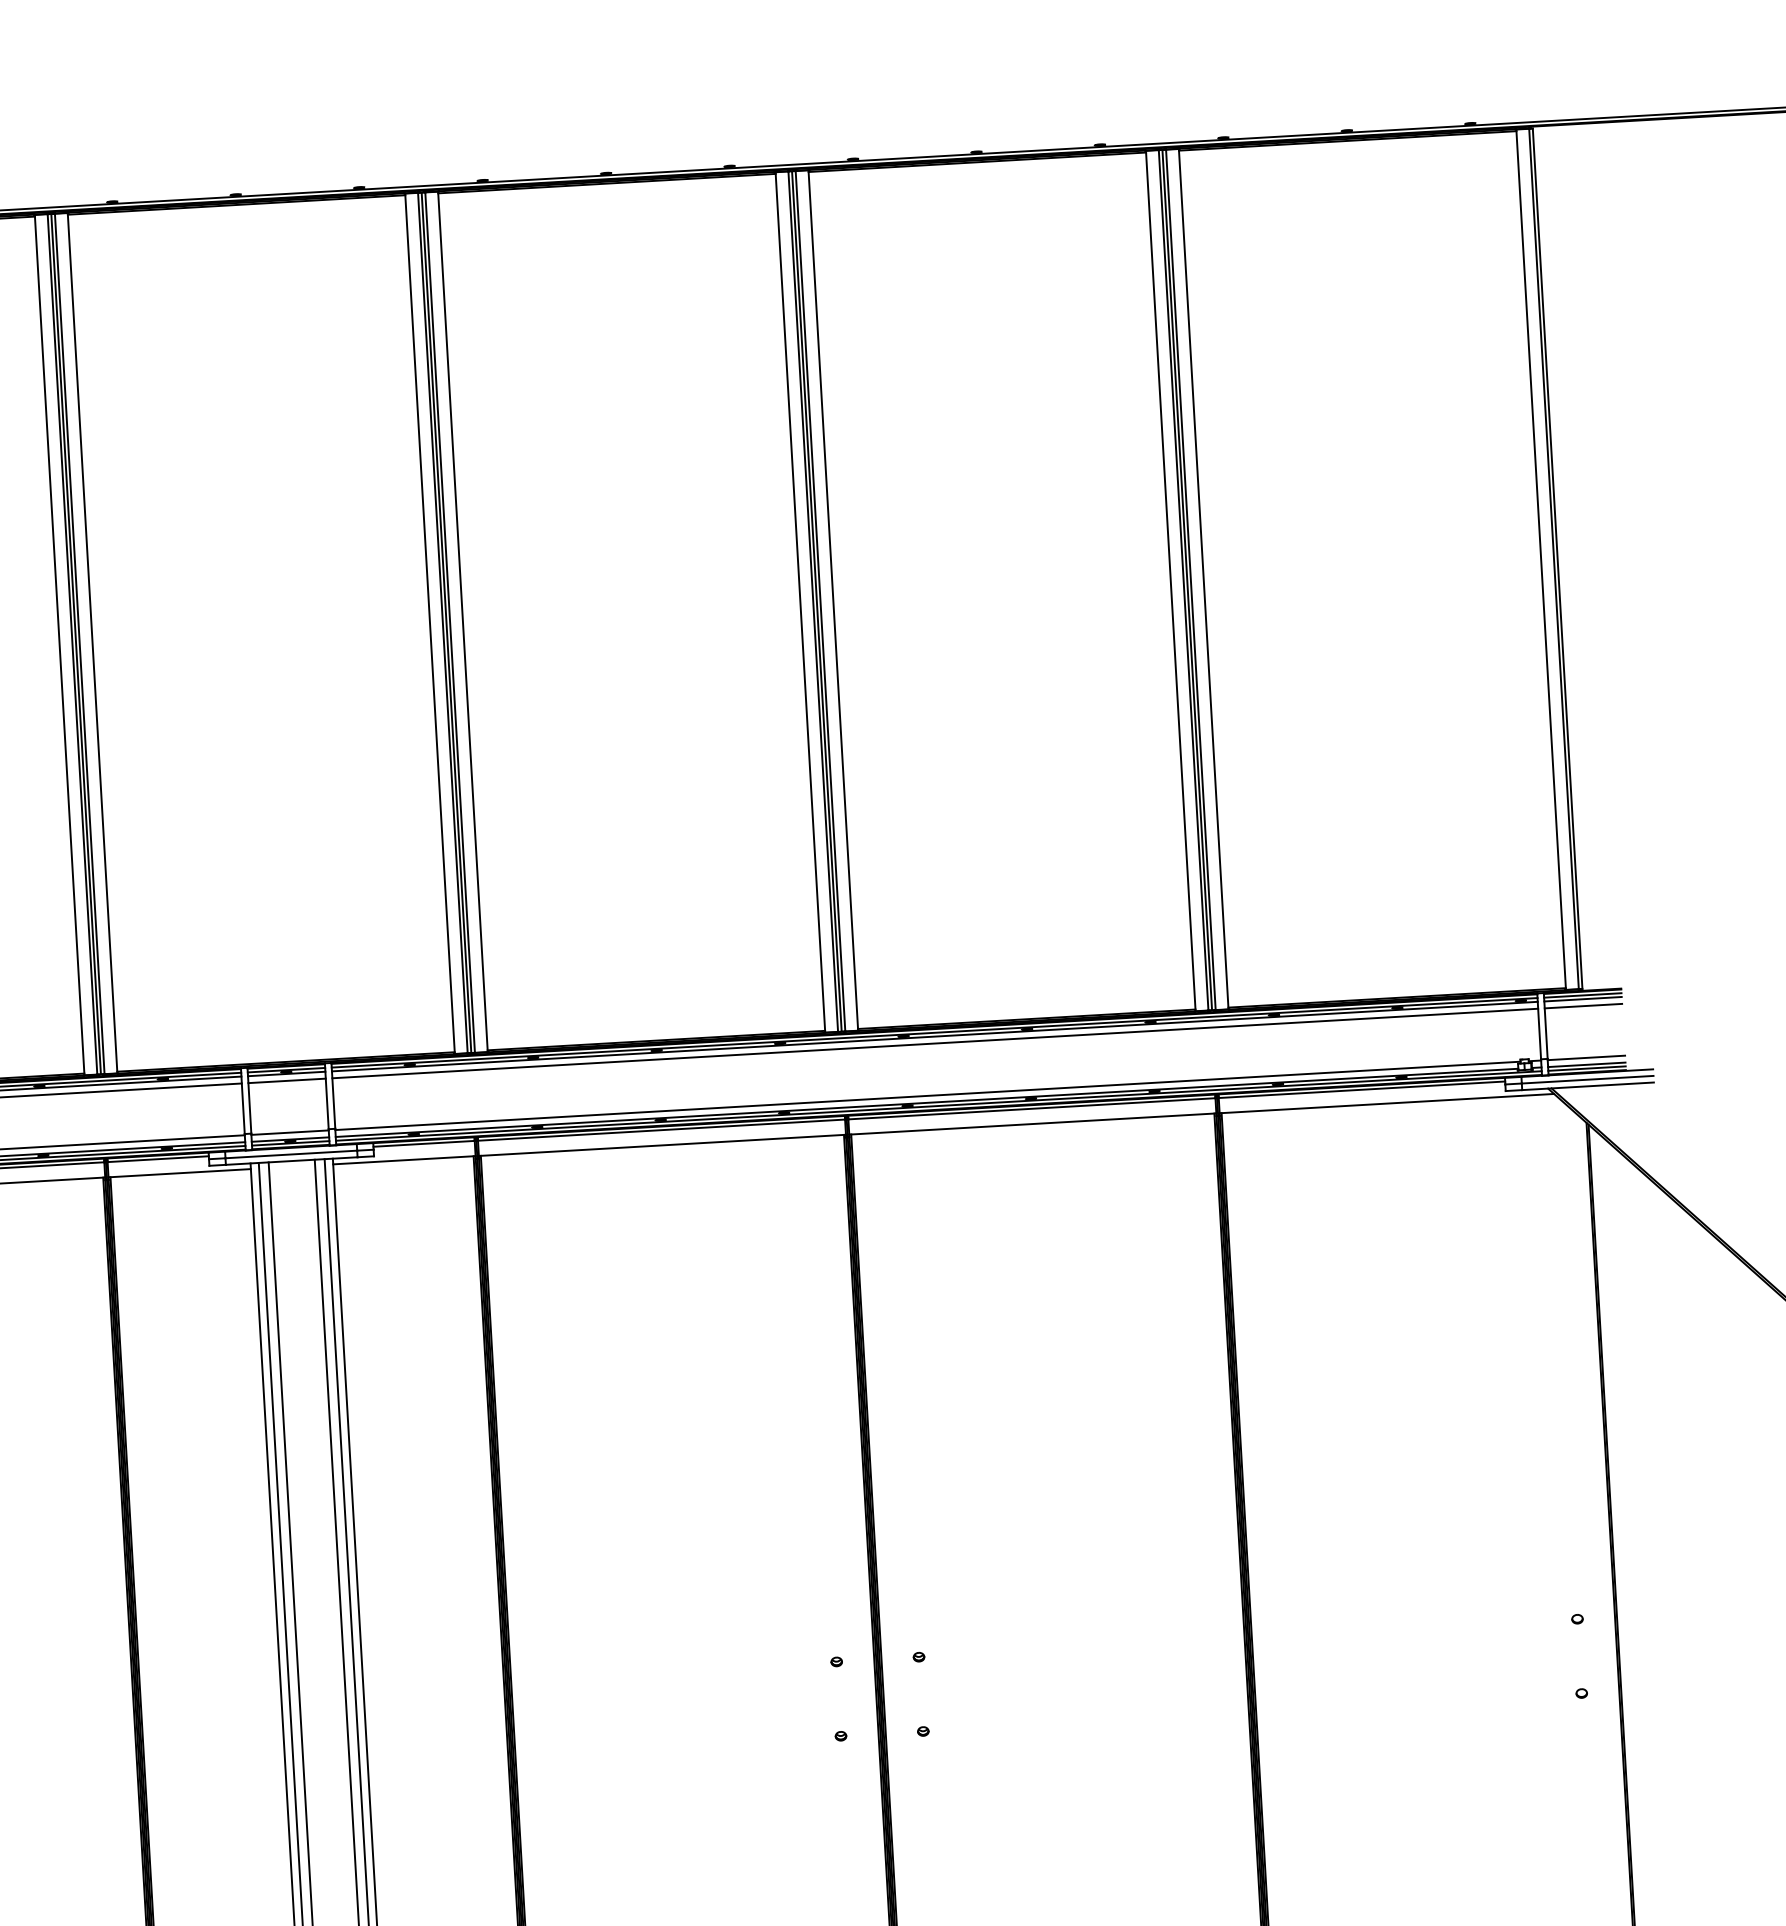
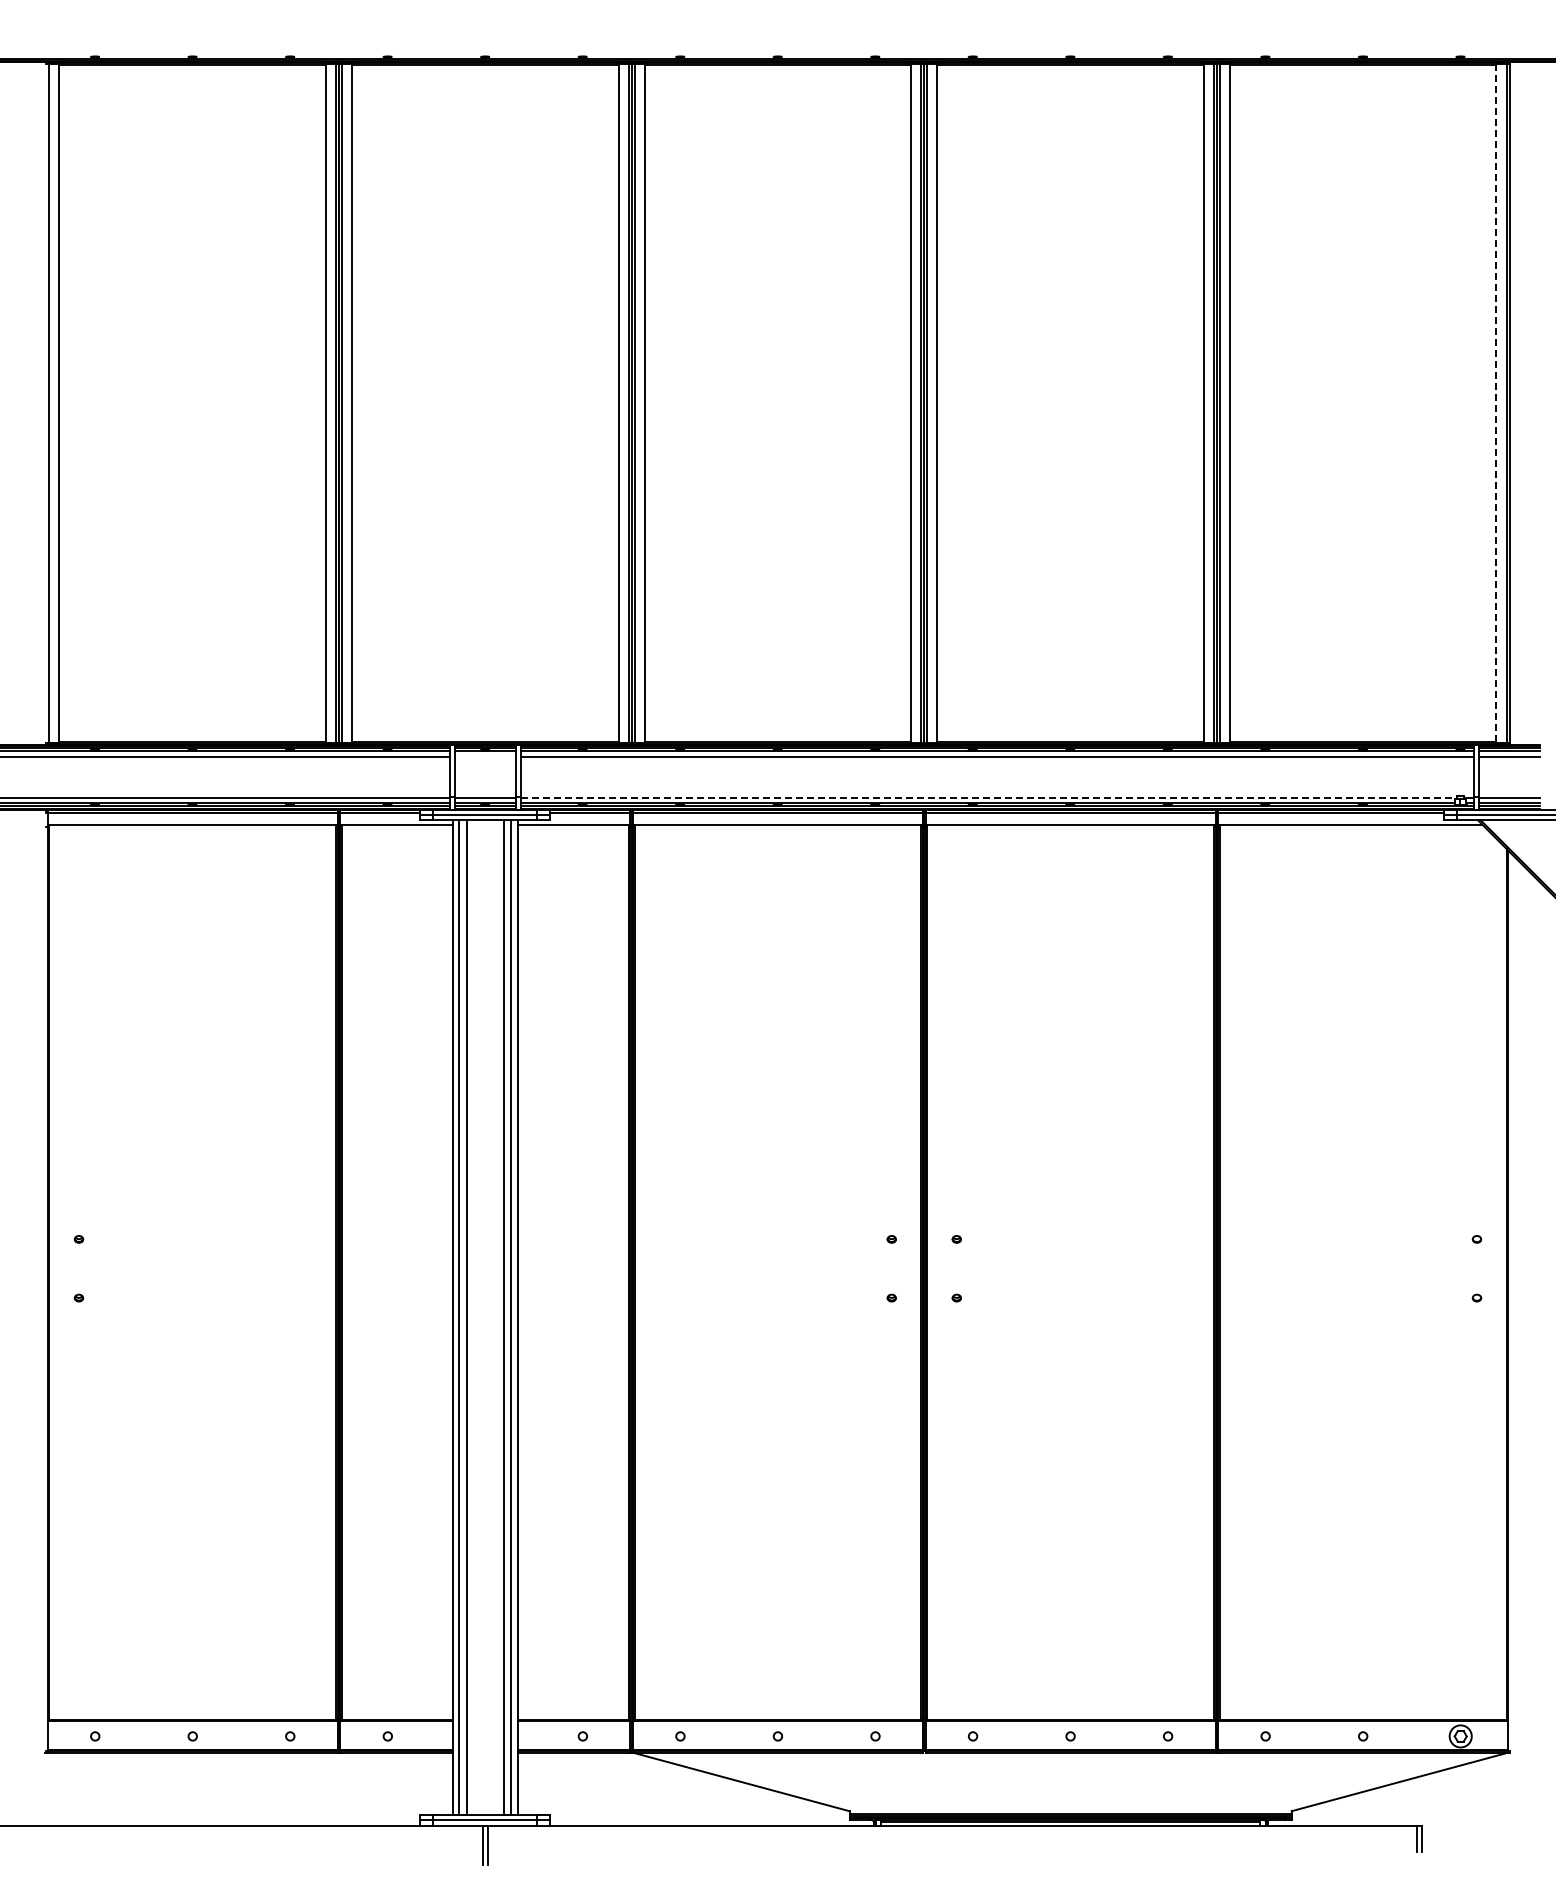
line: (1541, 559) -> (1496, 403), solid -> dashed
line: (285, 1080) -> (484, 756), removed
line: (928, 1095) -> (989, 797), solid -> dashed

